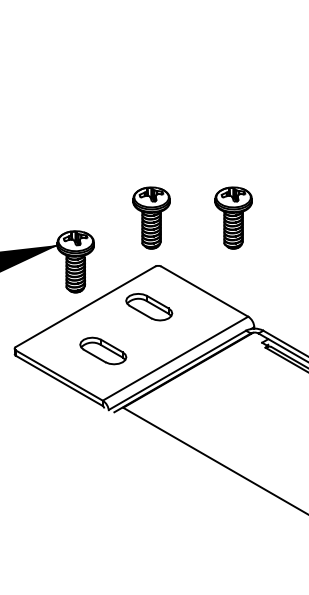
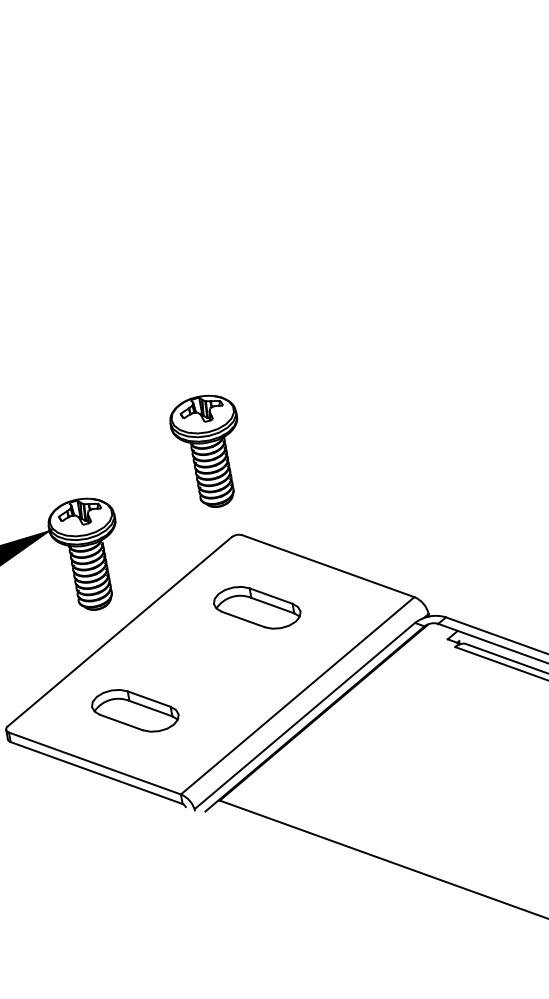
part: (233, 217) -> (356, 424), removed
part: (149, 307) -> (257, 608), moved
part: (103, 350) -> (135, 709), moved

